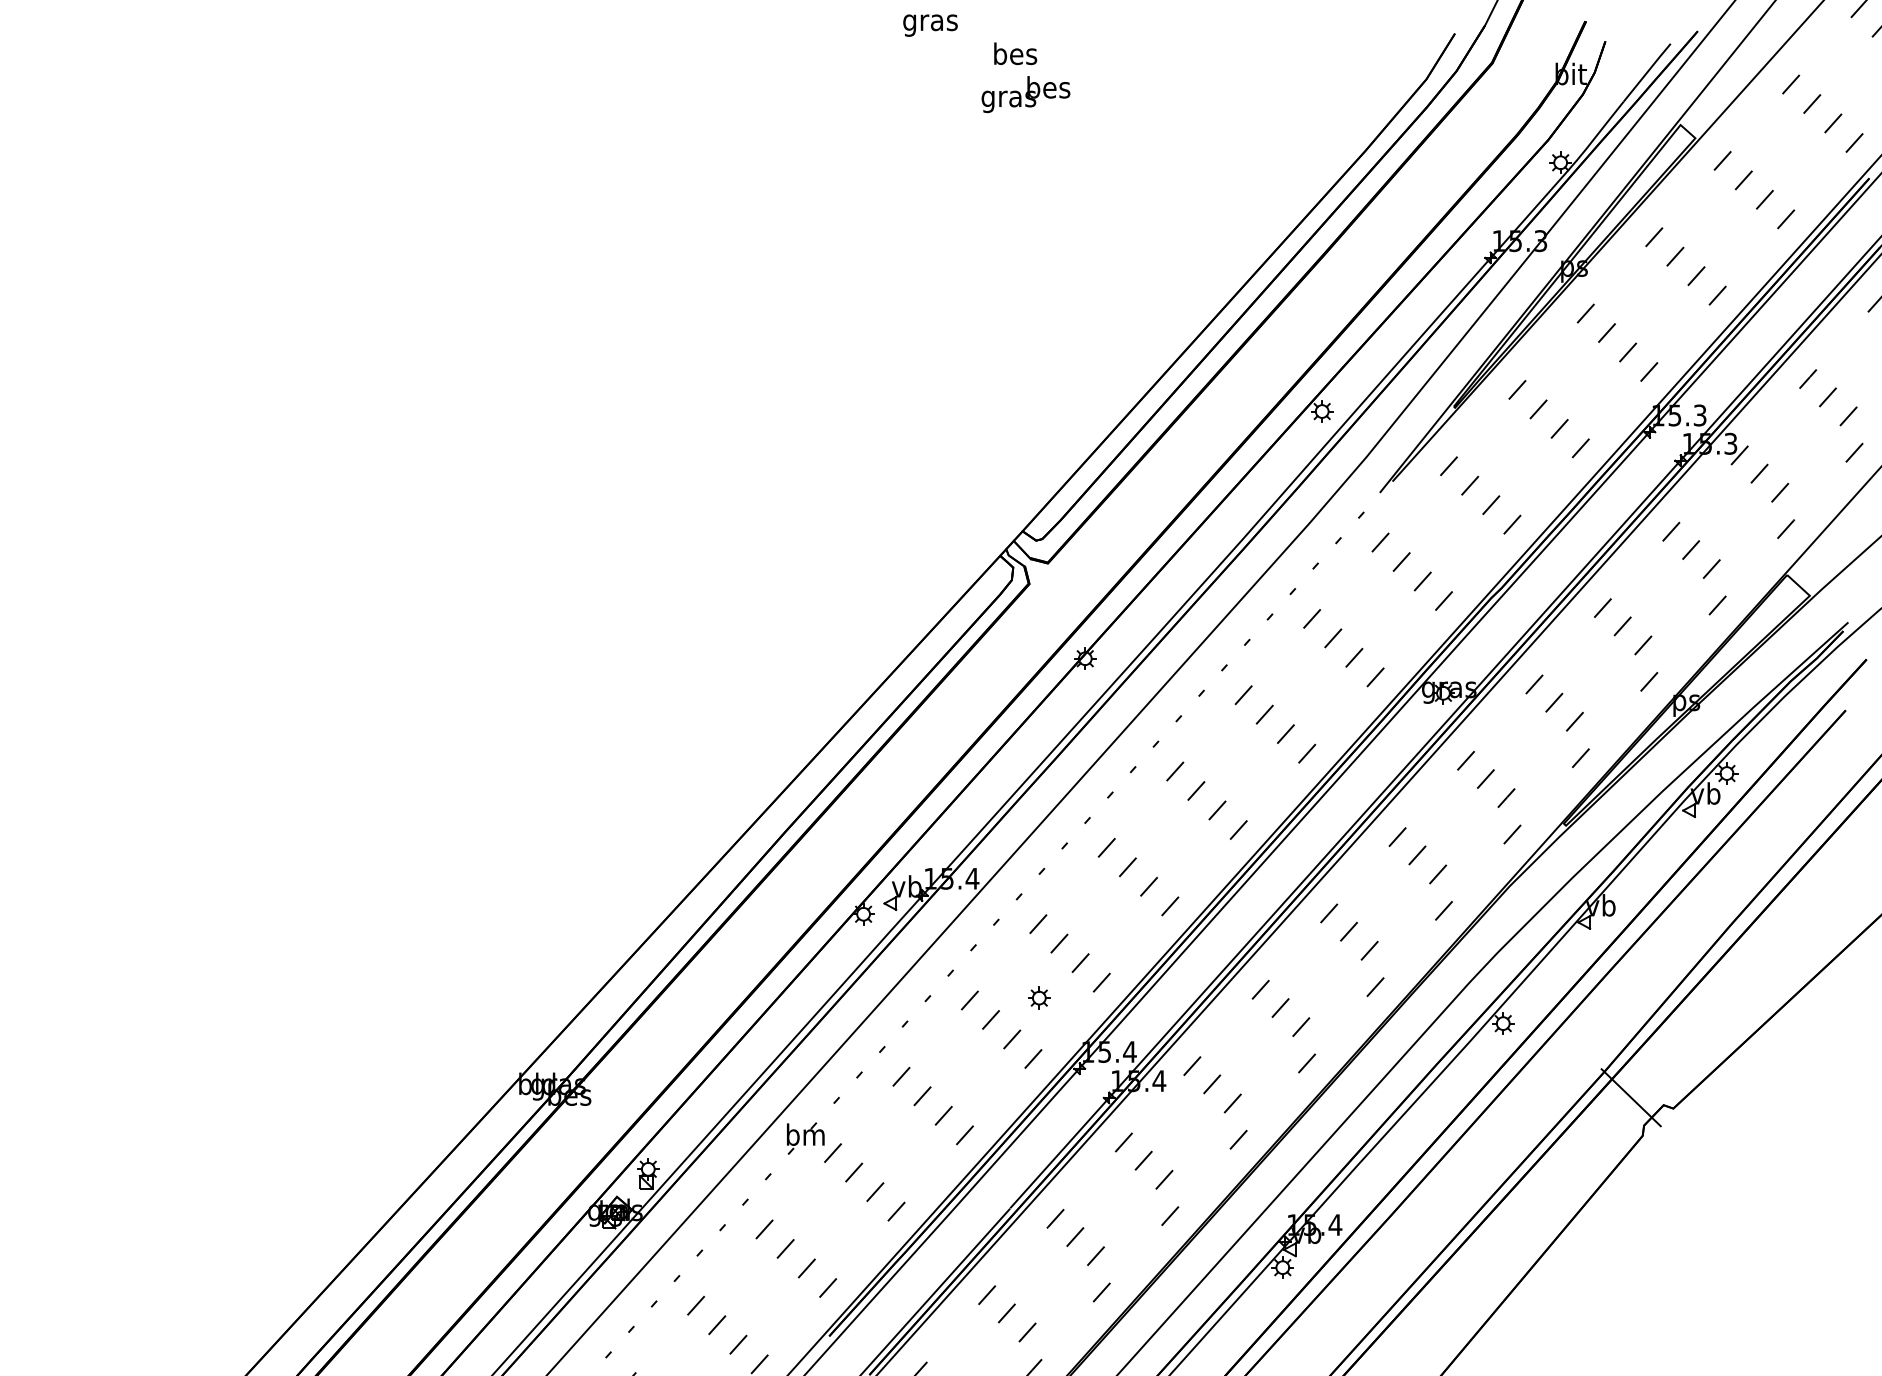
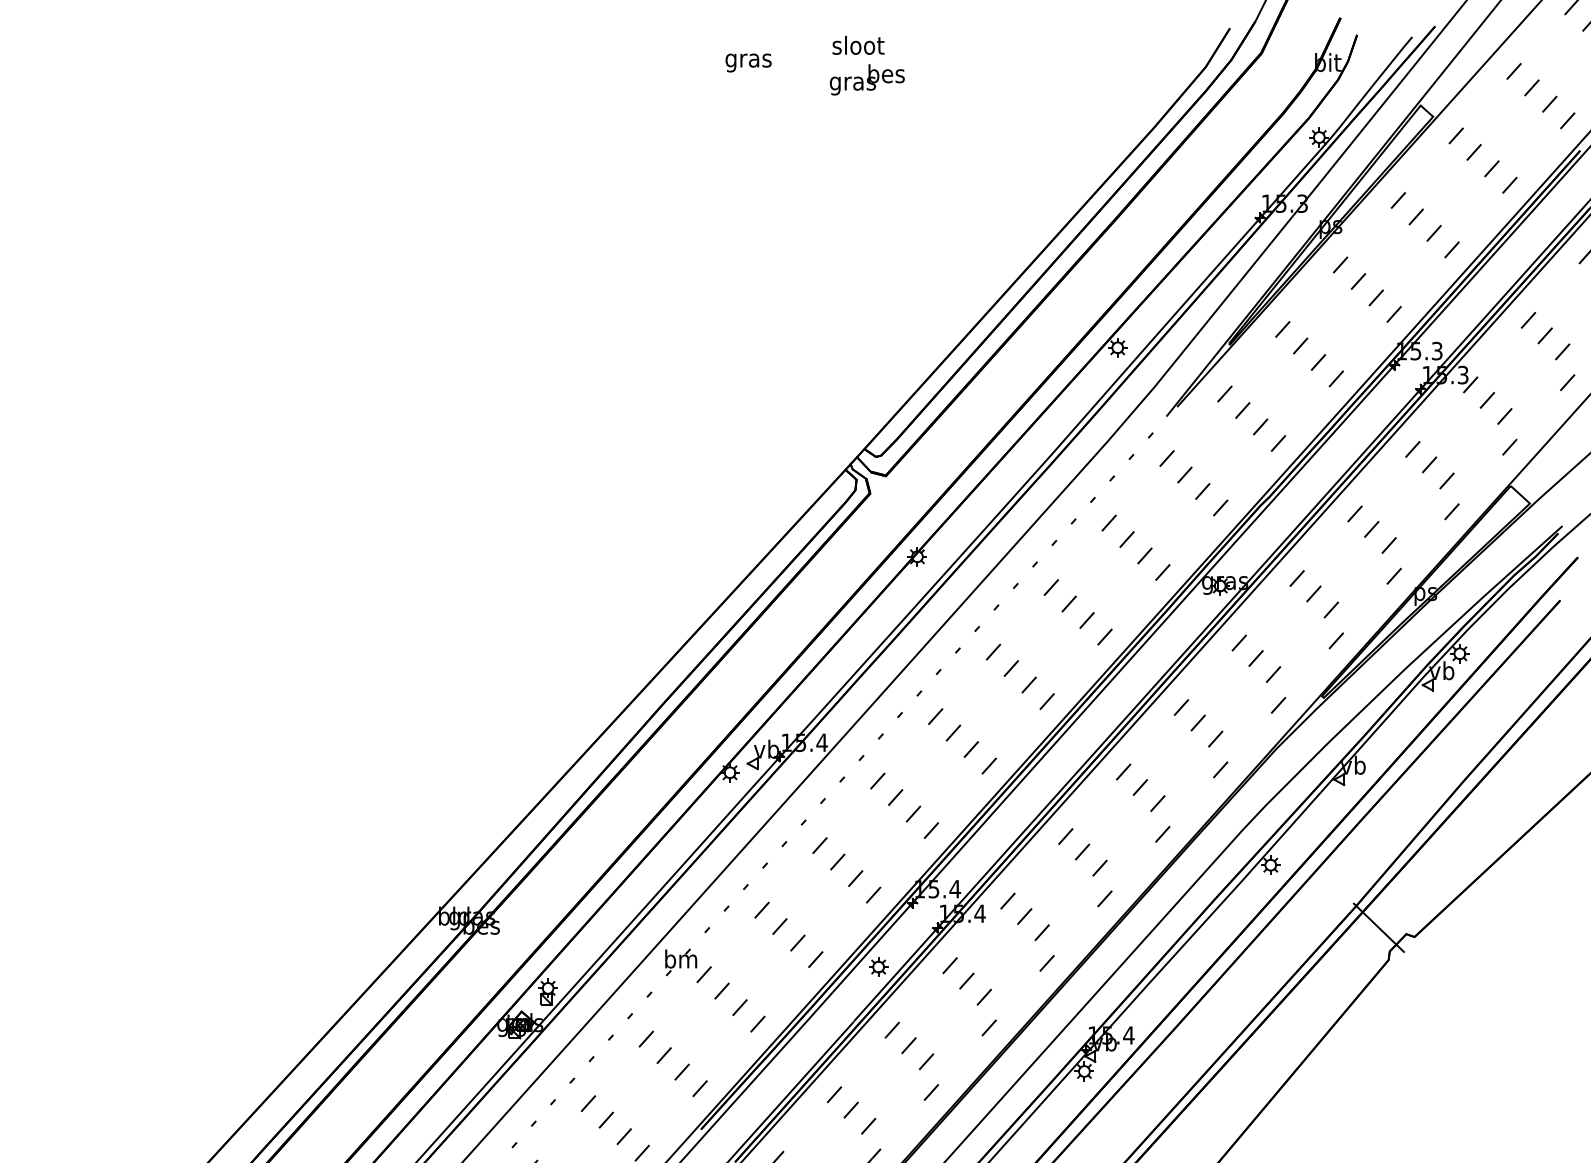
text: (930, 25) -> (748, 62), moved
text: (1015, 53) -> (858, 45), bes -> sloot
part: (1039, 997) -> (878, 966), moved

